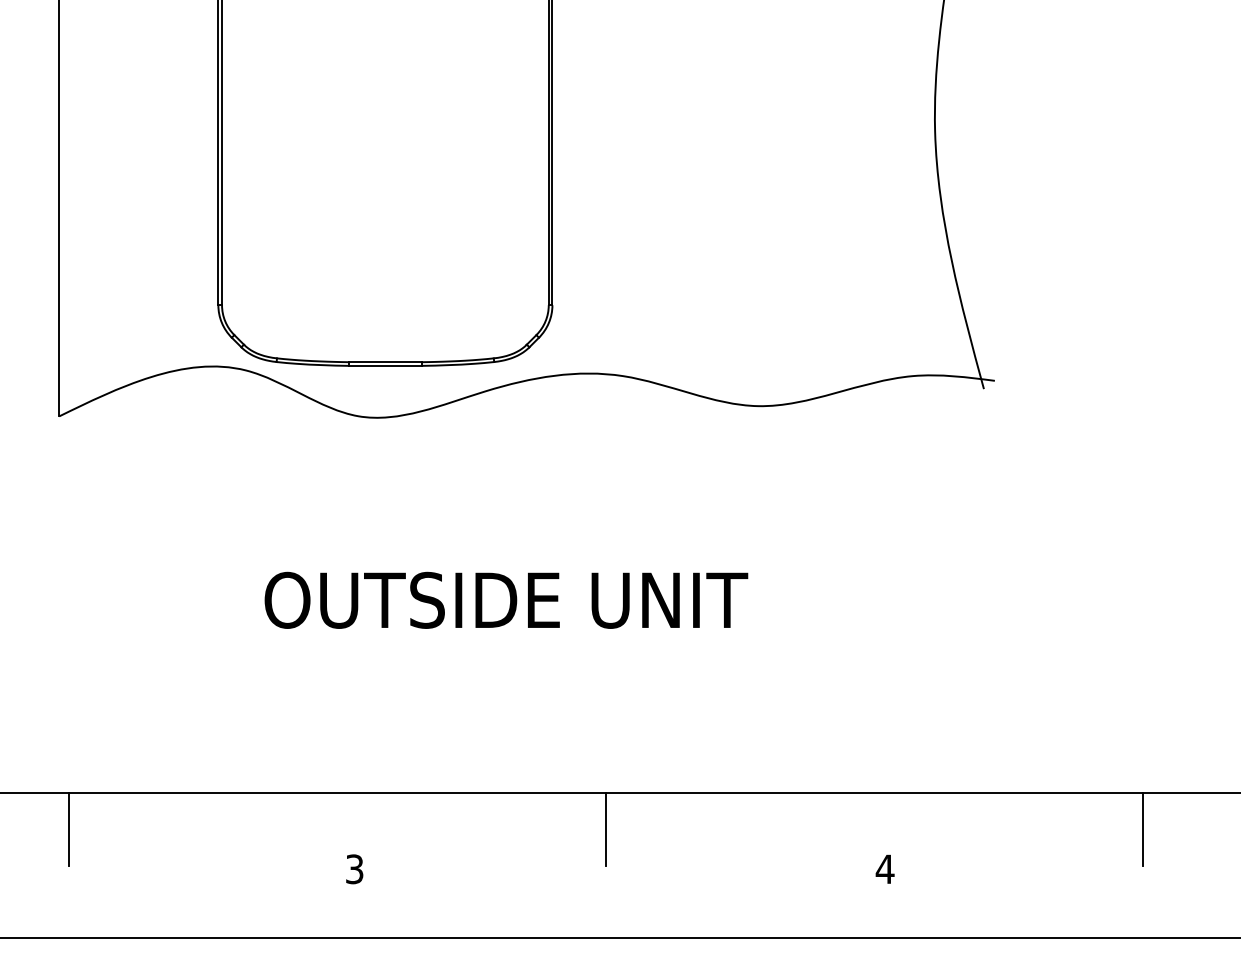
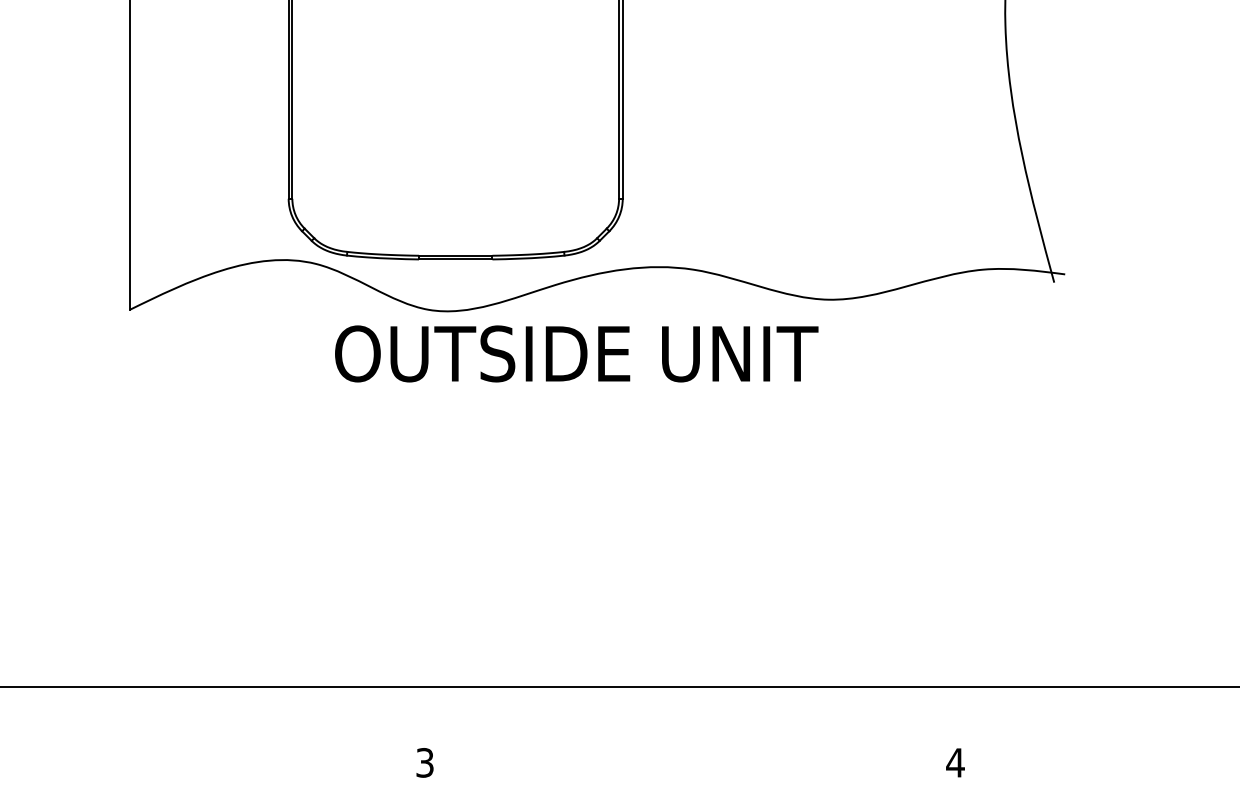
text: (506, 599) -> (576, 353), moved
line: (68, 829) -> (138, 723), removed
line: (605, 829) -> (675, 723), removed
line: (1143, 829) -> (1213, 723), removed

